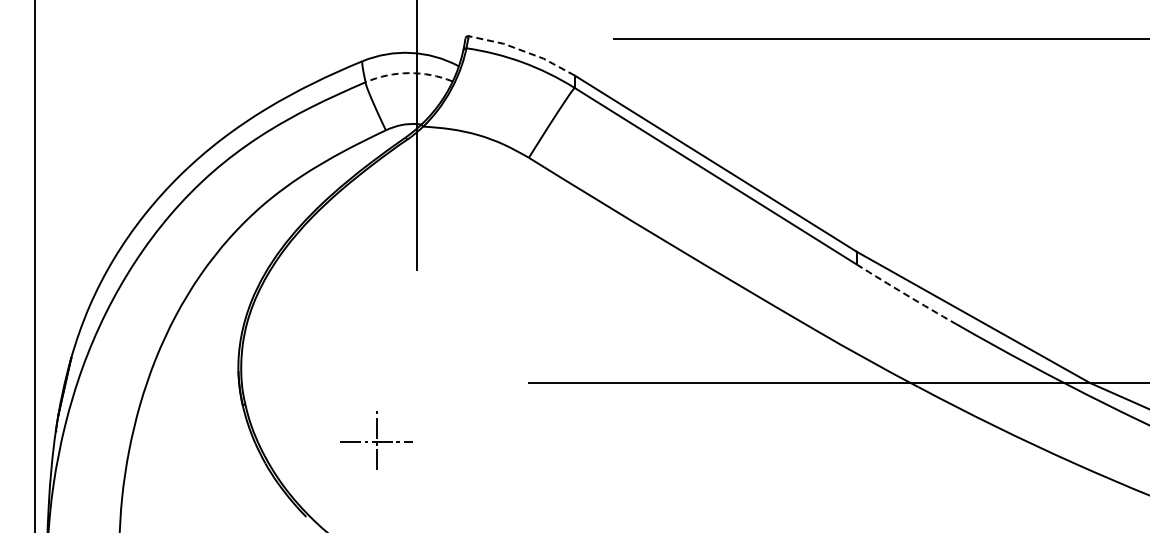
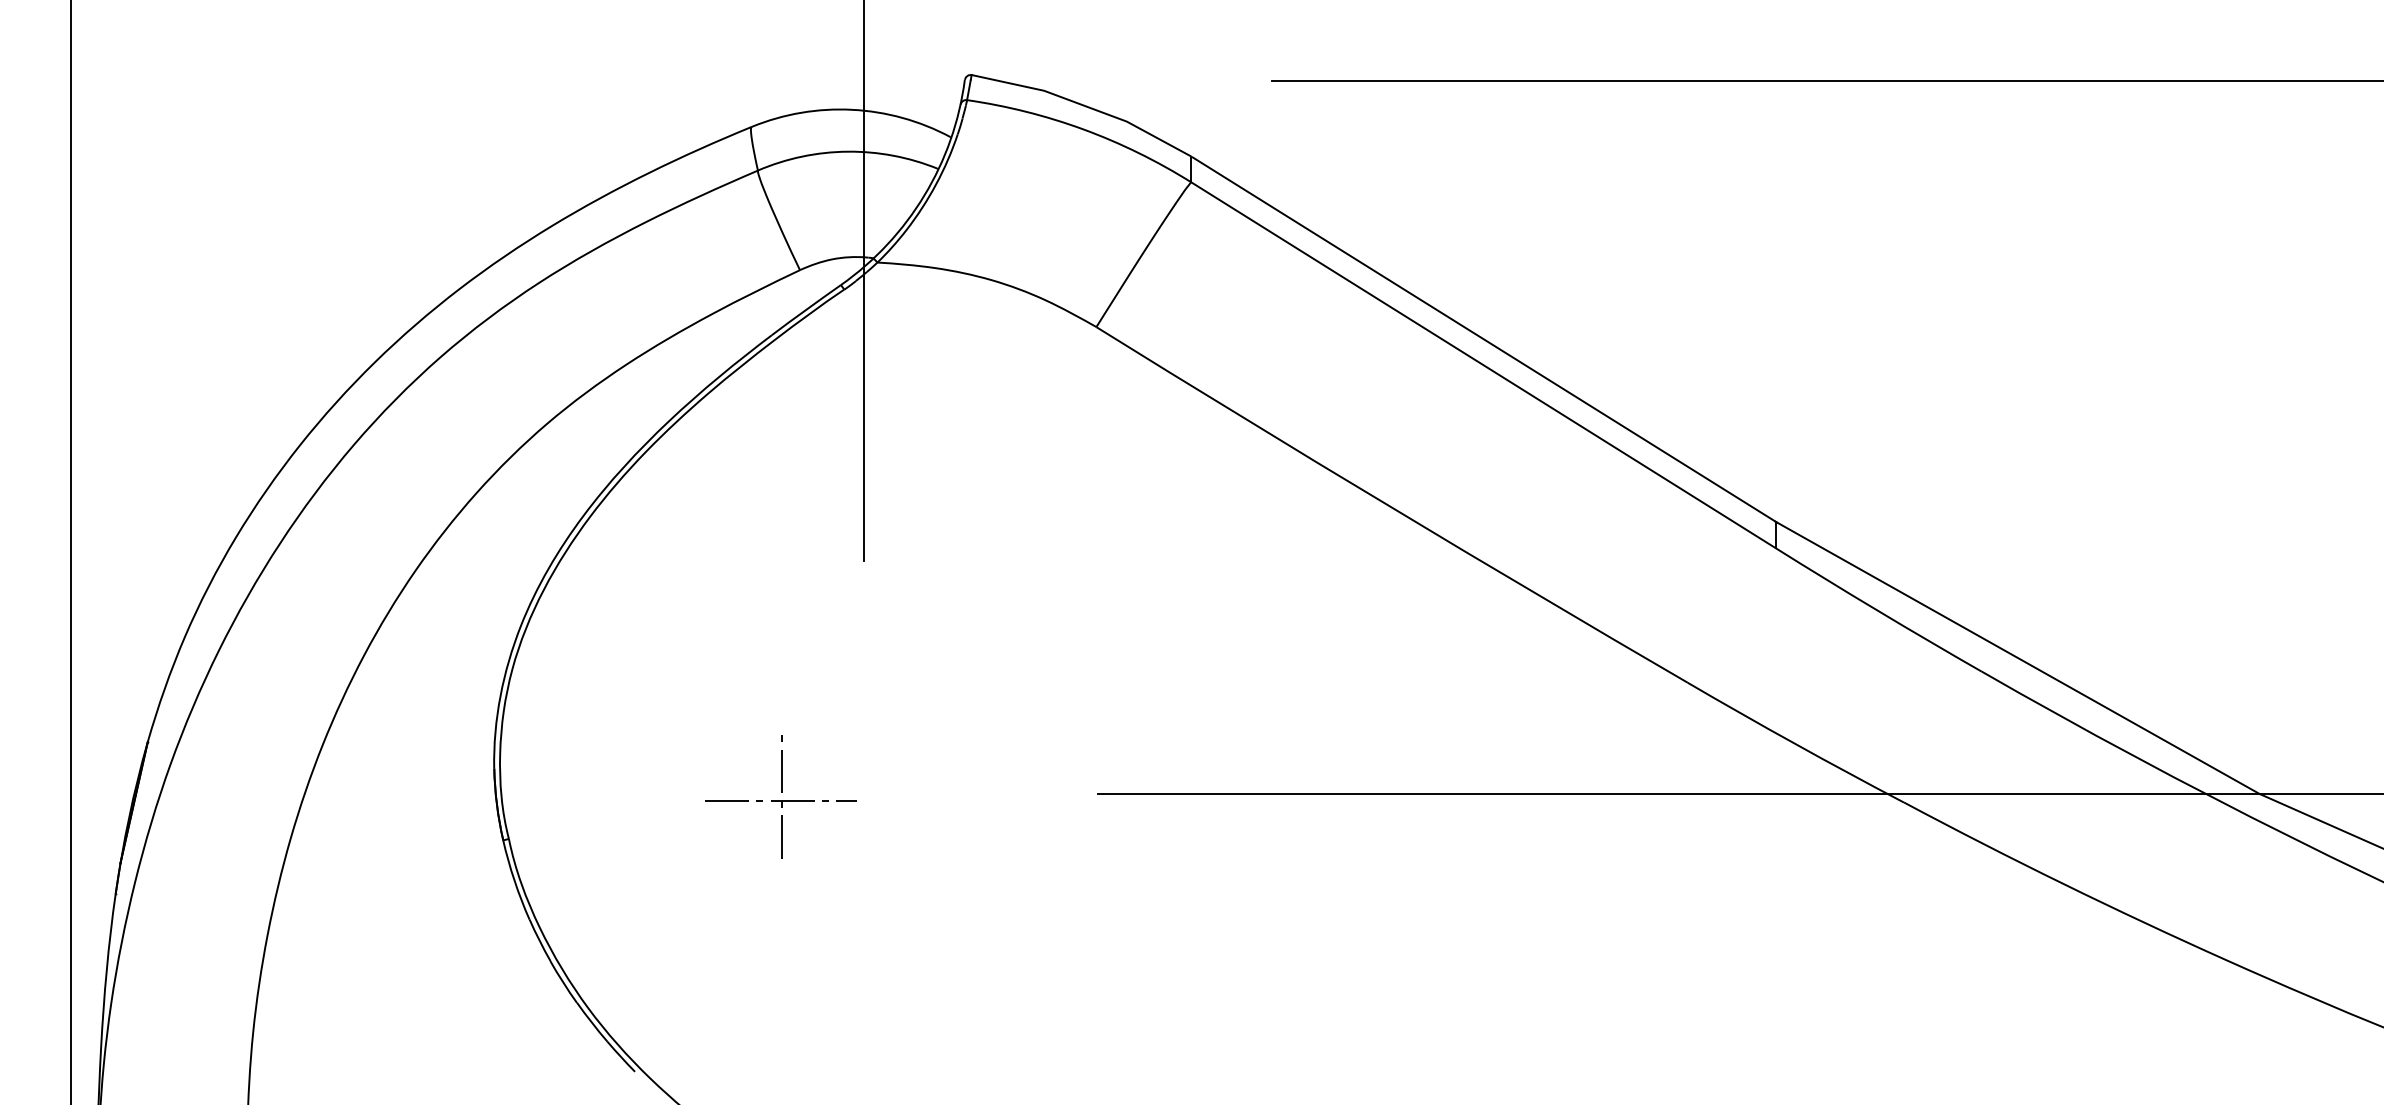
line: (523, 51) -> (1085, 106), dashed -> solid
arc: (408, 73) -> (846, 152), dashed -> solid
arc: (905, 294) -> (1877, 610), dashed -> solid
part: (376, 440) -> (780, 797), moved

